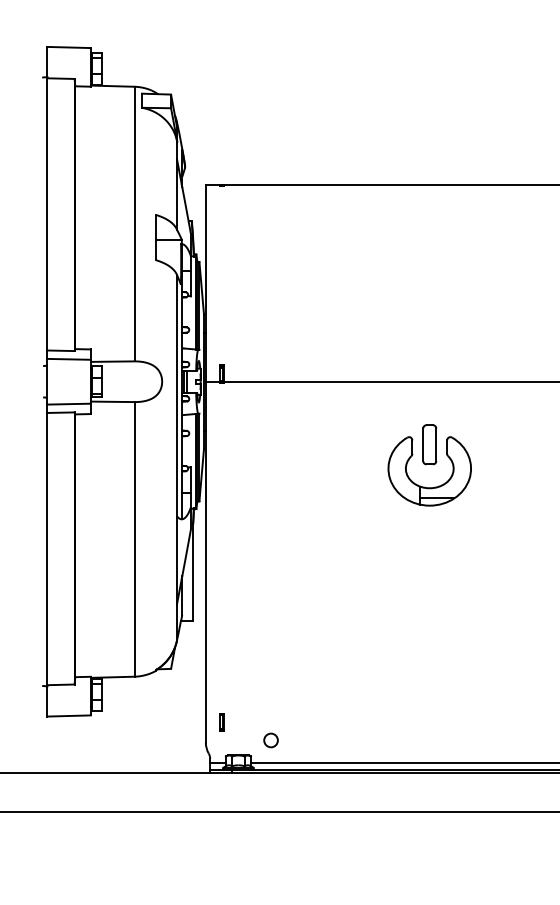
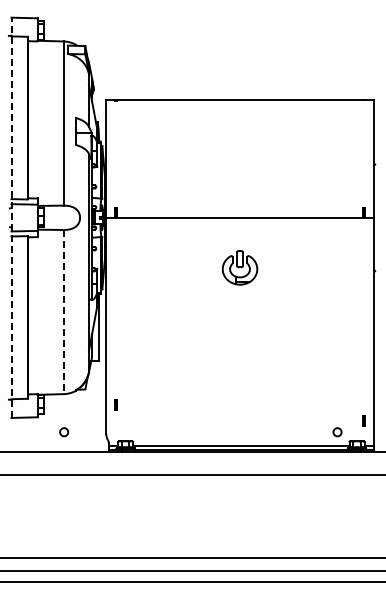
line: (47, 381) -> (11, 217), solid -> dashed
part: (428, 464) -> (239, 267), size x0.7
line: (134, 540) -> (63, 312), solid -> dashed
part: (221, 720) -> (115, 404), moved
circle: (271, 740) -> (64, 432), moved

